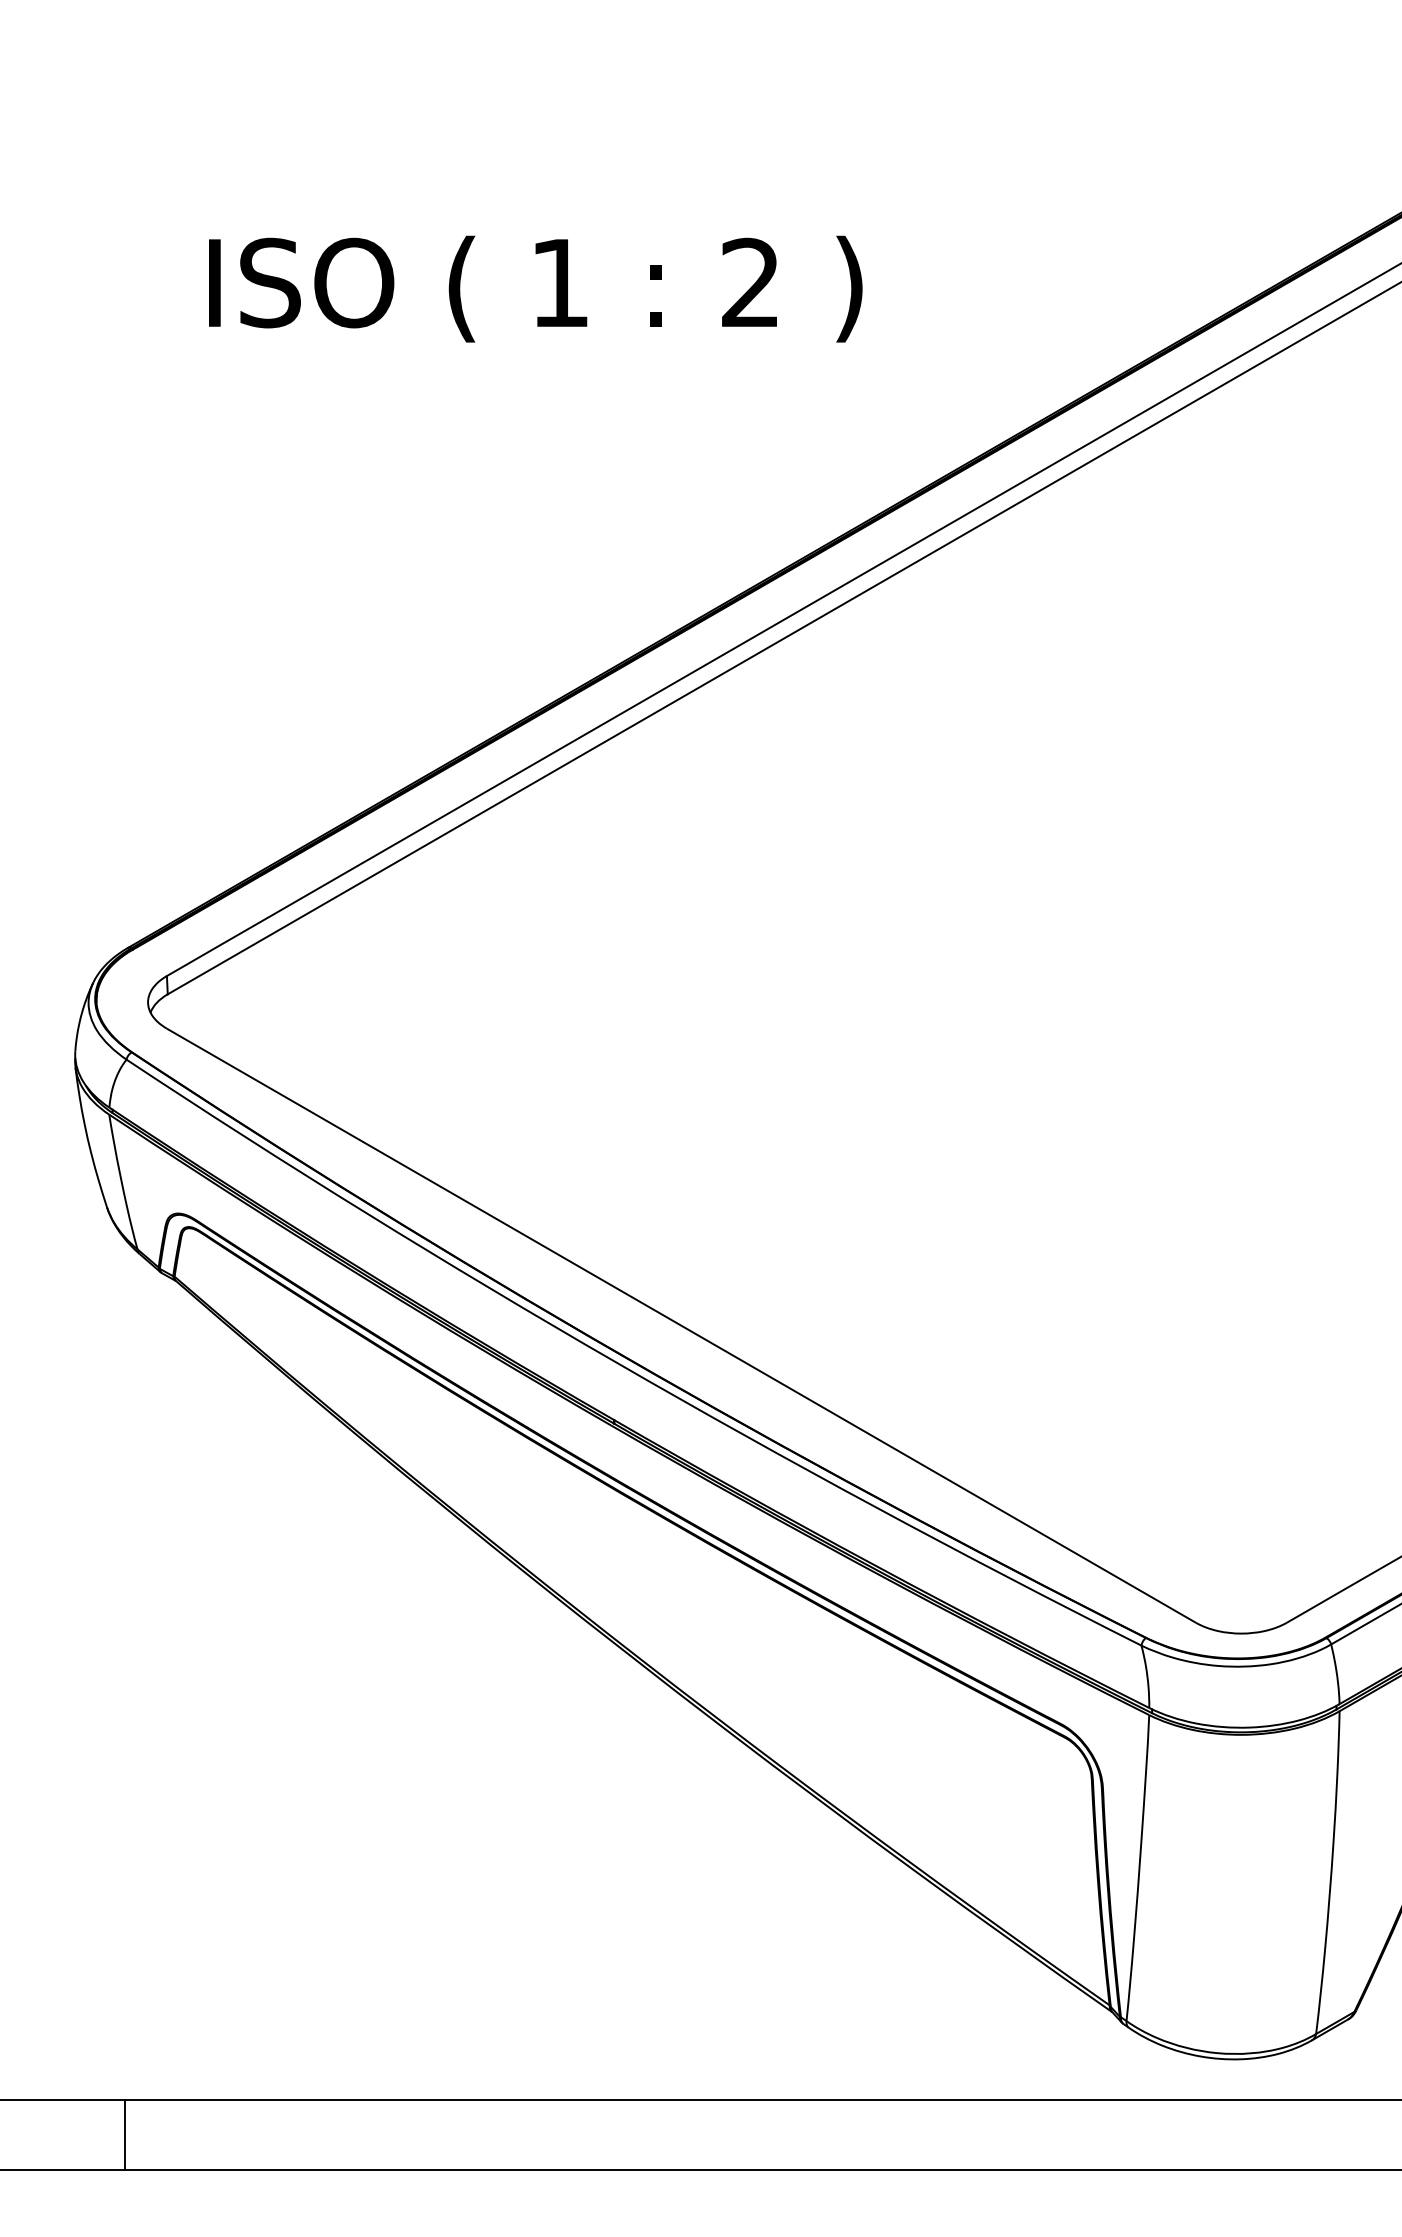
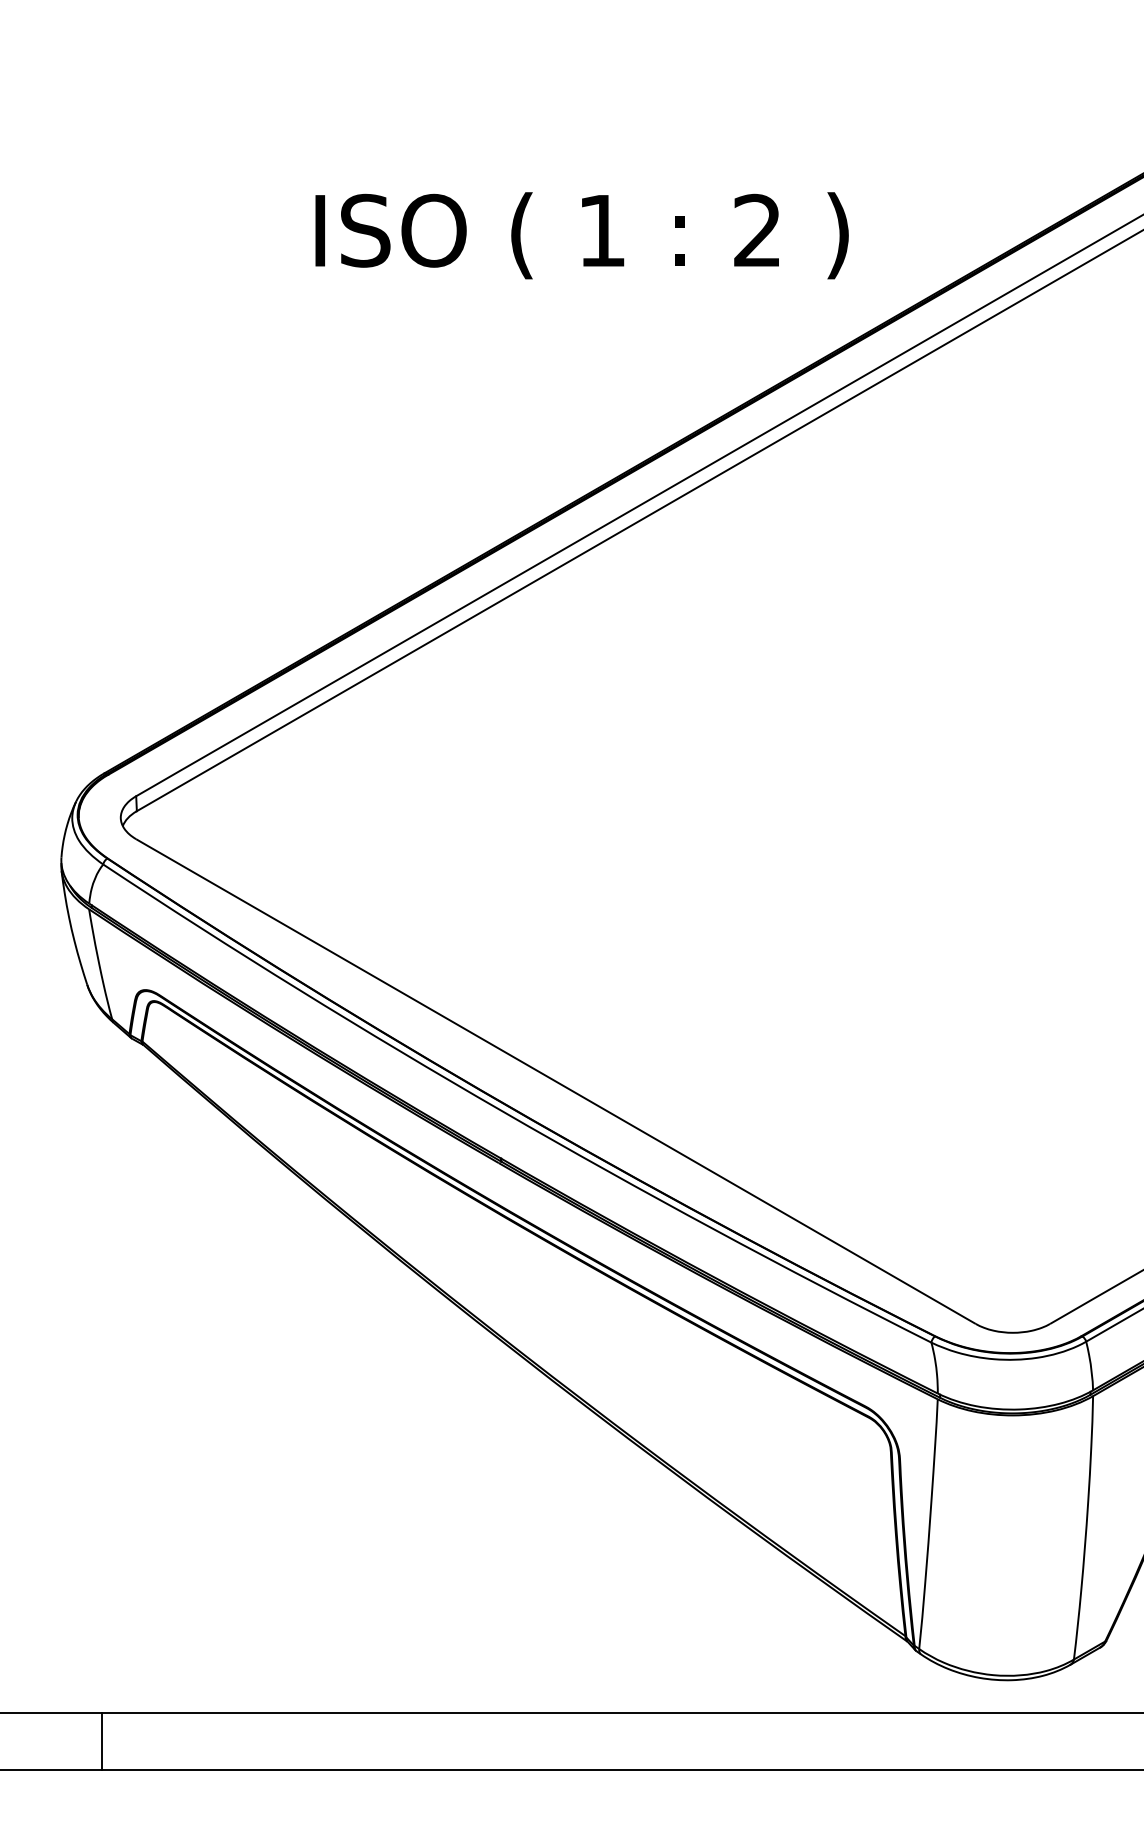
text: (534, 288) -> (581, 235), moved

